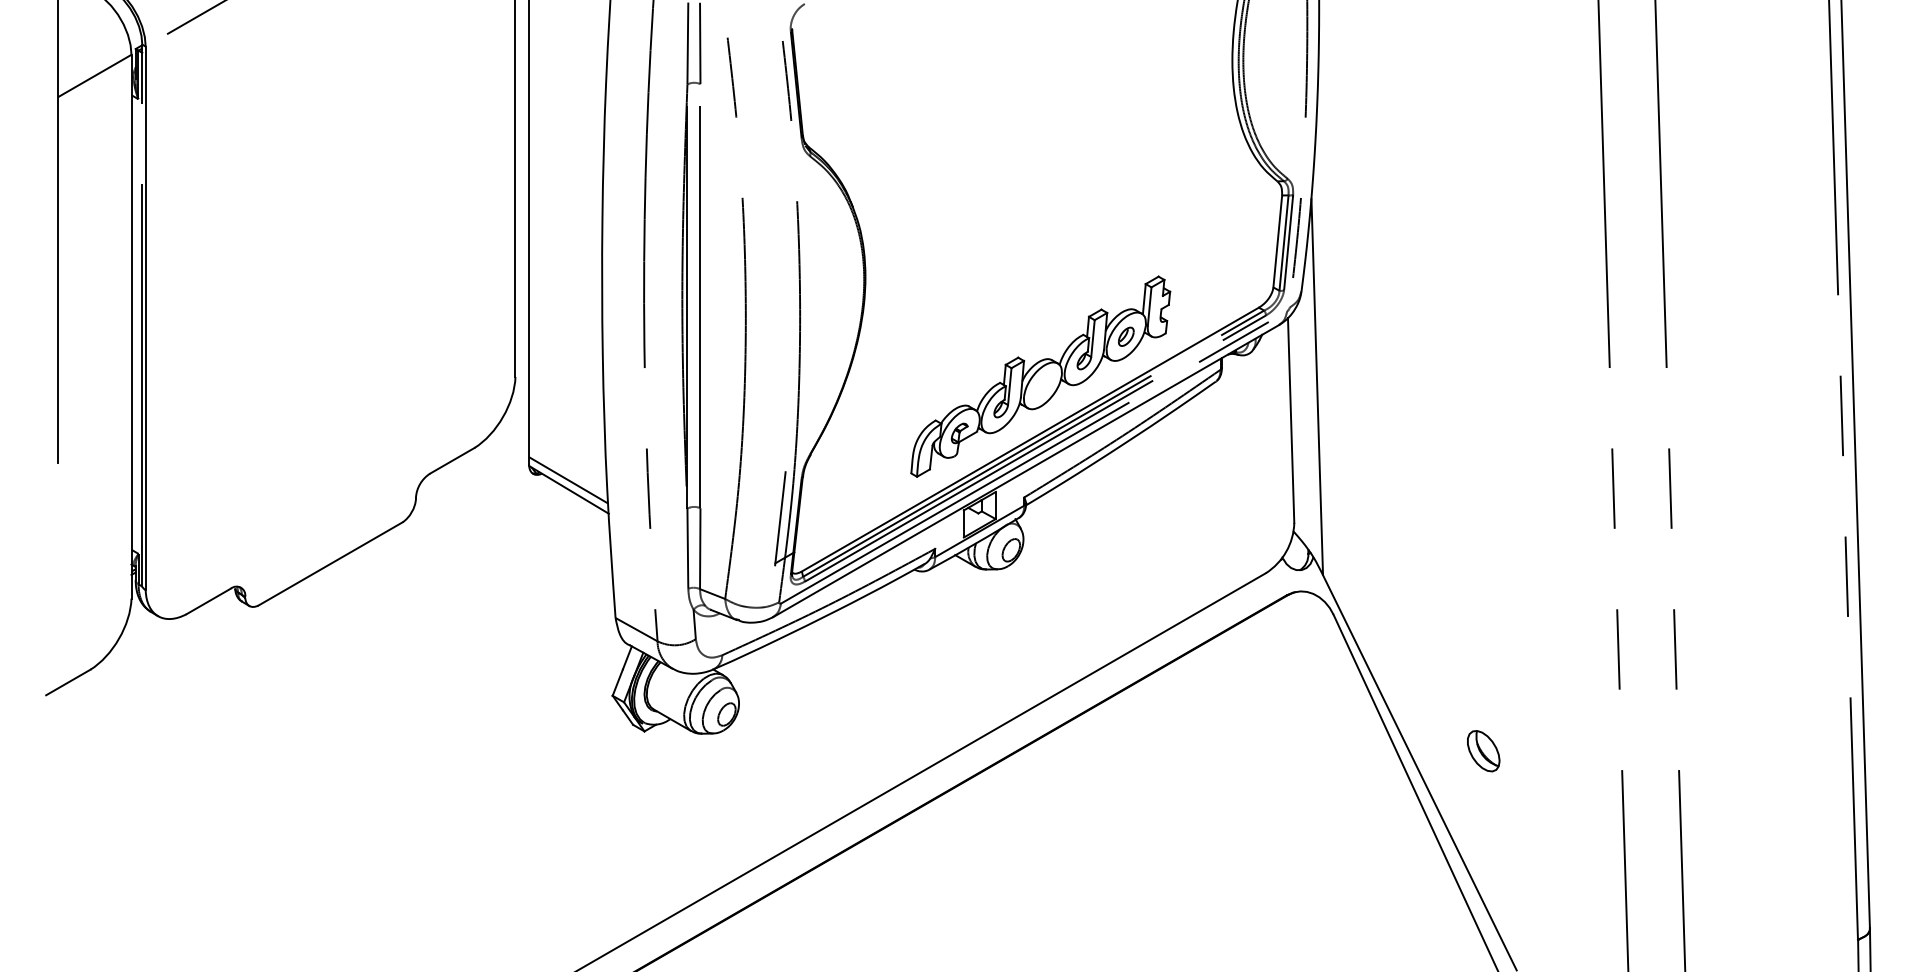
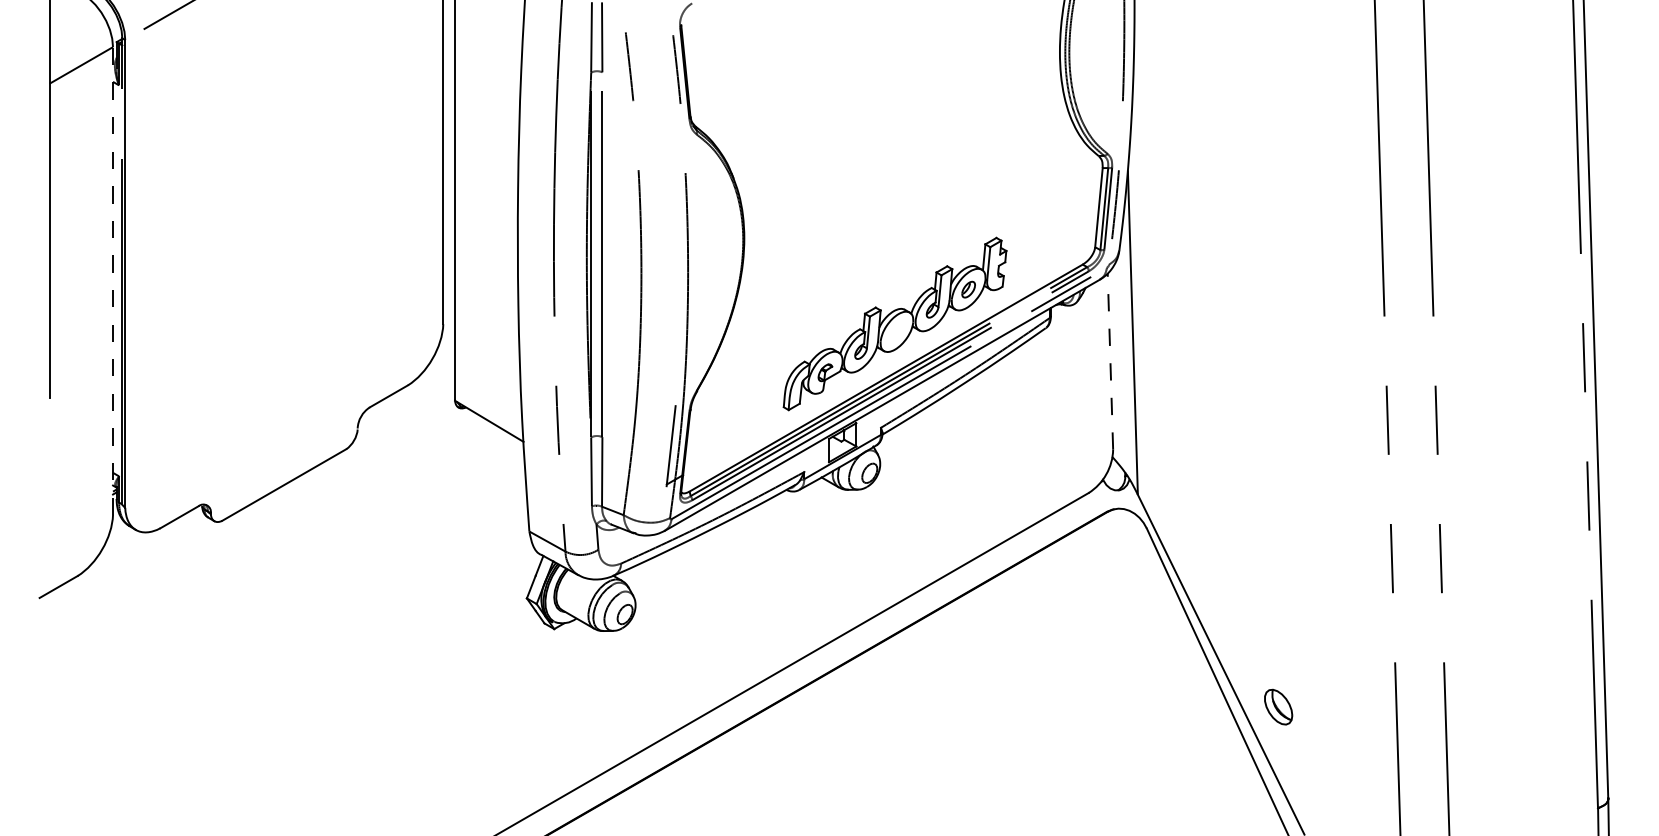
line: (131, 326) -> (113, 280), solid -> dashed
line: (1291, 419) -> (1110, 360), solid -> dashed
line: (568, 480) -> (488, 413), removed
part: (1483, 751) -> (1278, 707), moved

